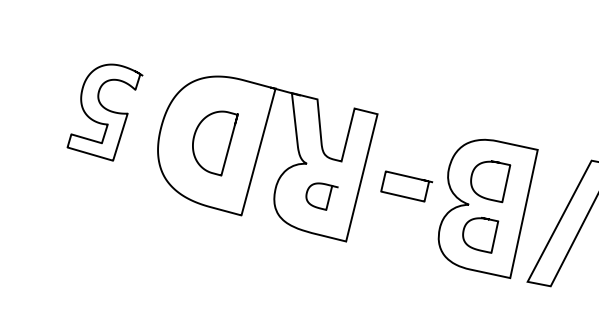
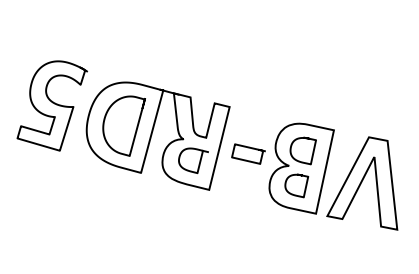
part: (103, 111) -> (51, 105), size x1.43
part: (214, 142) -> (123, 125), size x1.43
part: (322, 196) -> (193, 160), size x1.43

